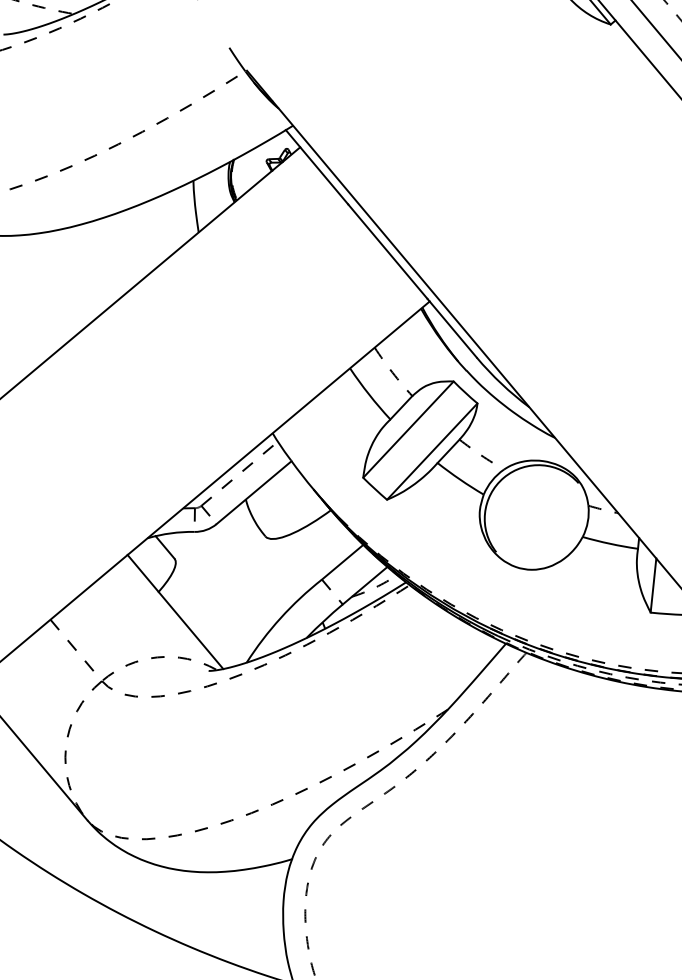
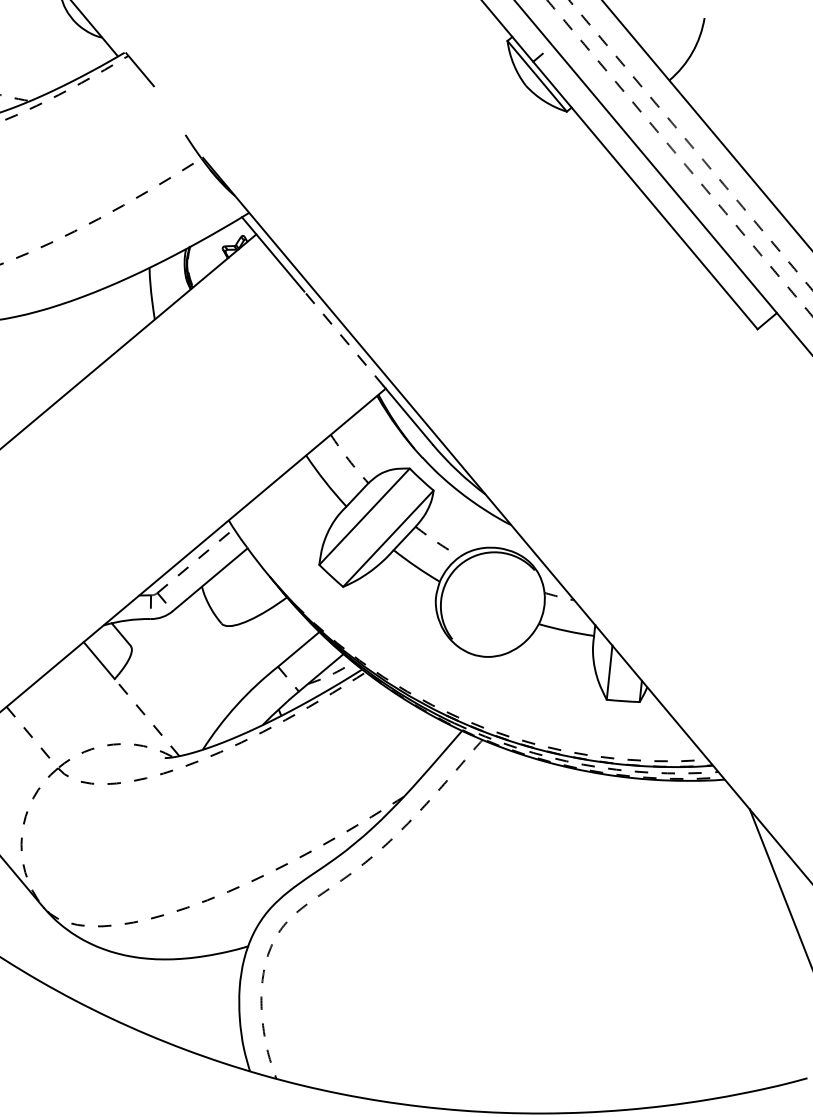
line: (387, 251) -> (343, 338), solid -> dashed
line: (190, 630) -> (146, 717), solid -> dashed

